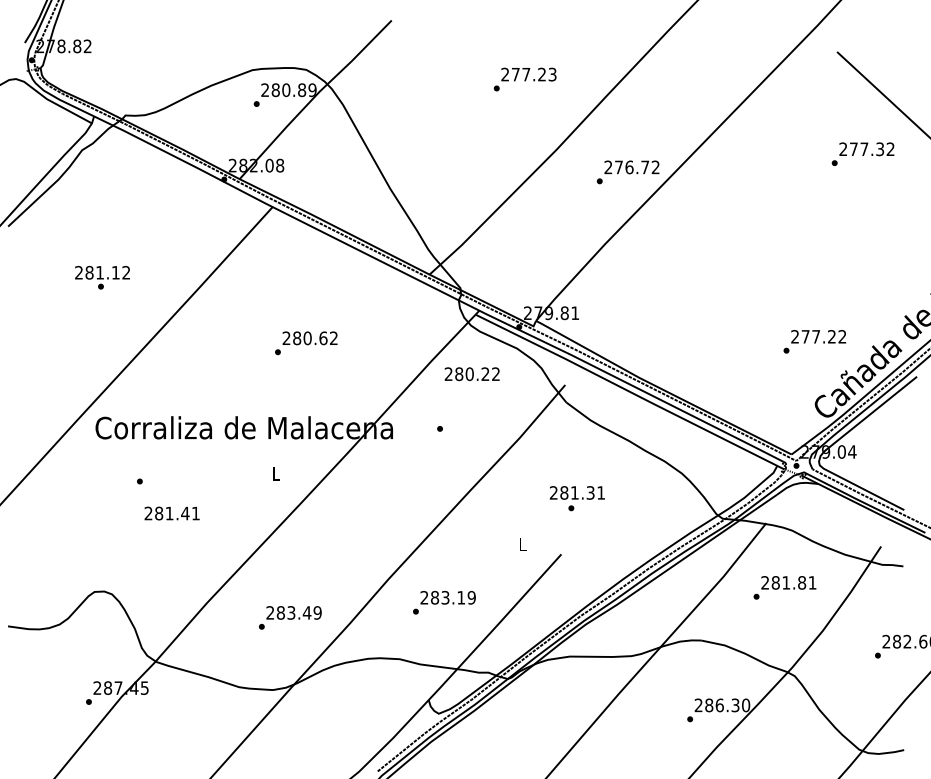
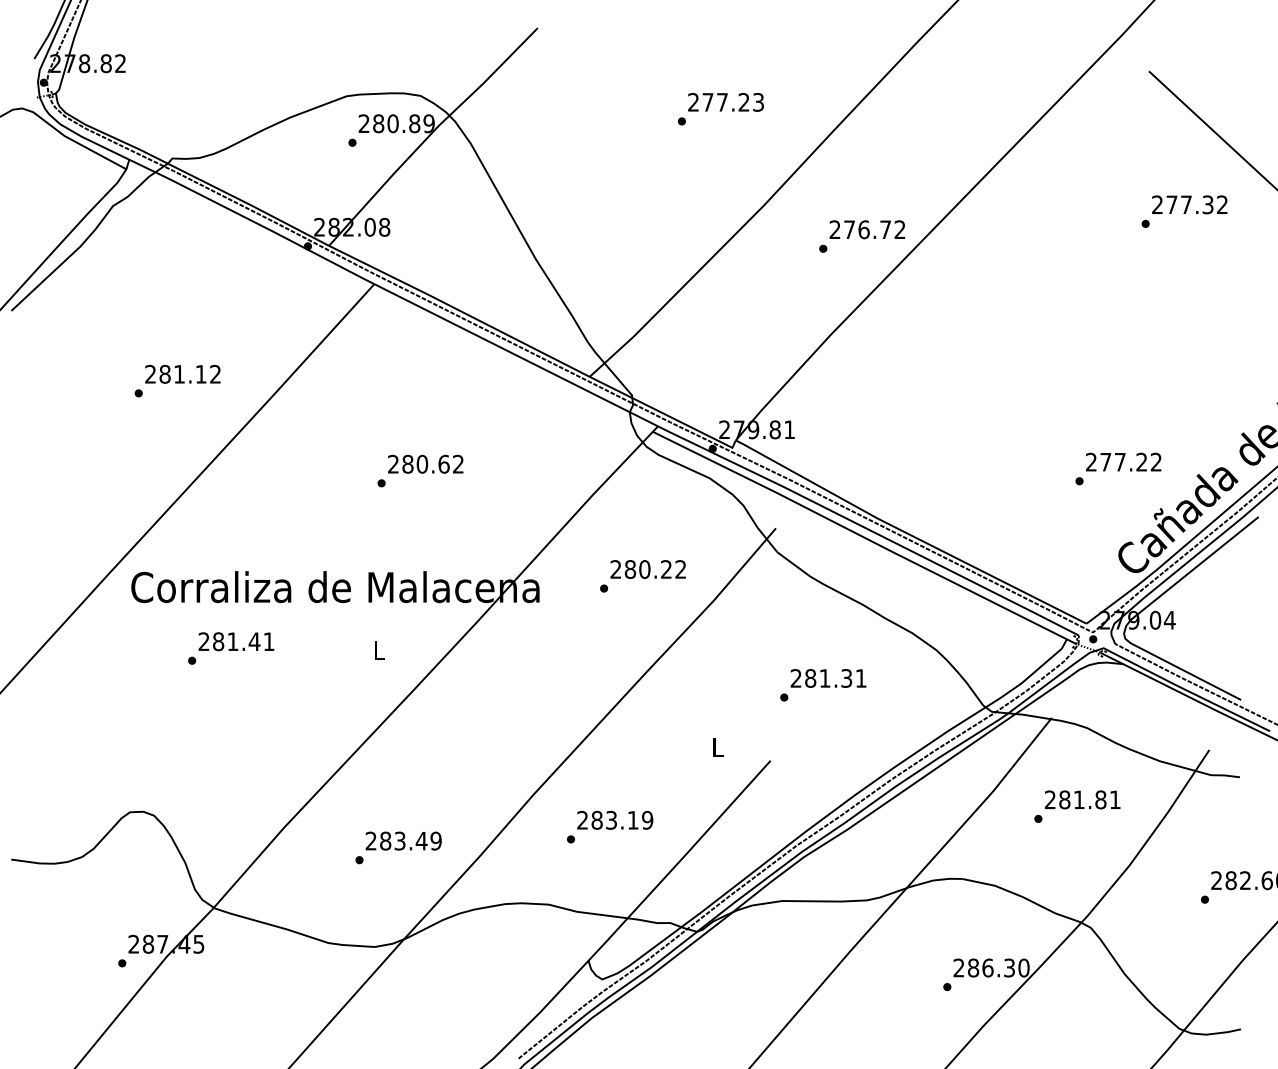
text: (102, 272) -> (182, 373), moved
text: (471, 374) -> (647, 569), moved
text: (577, 492) -> (828, 678), moved
text: (172, 513) -> (236, 641), moved

